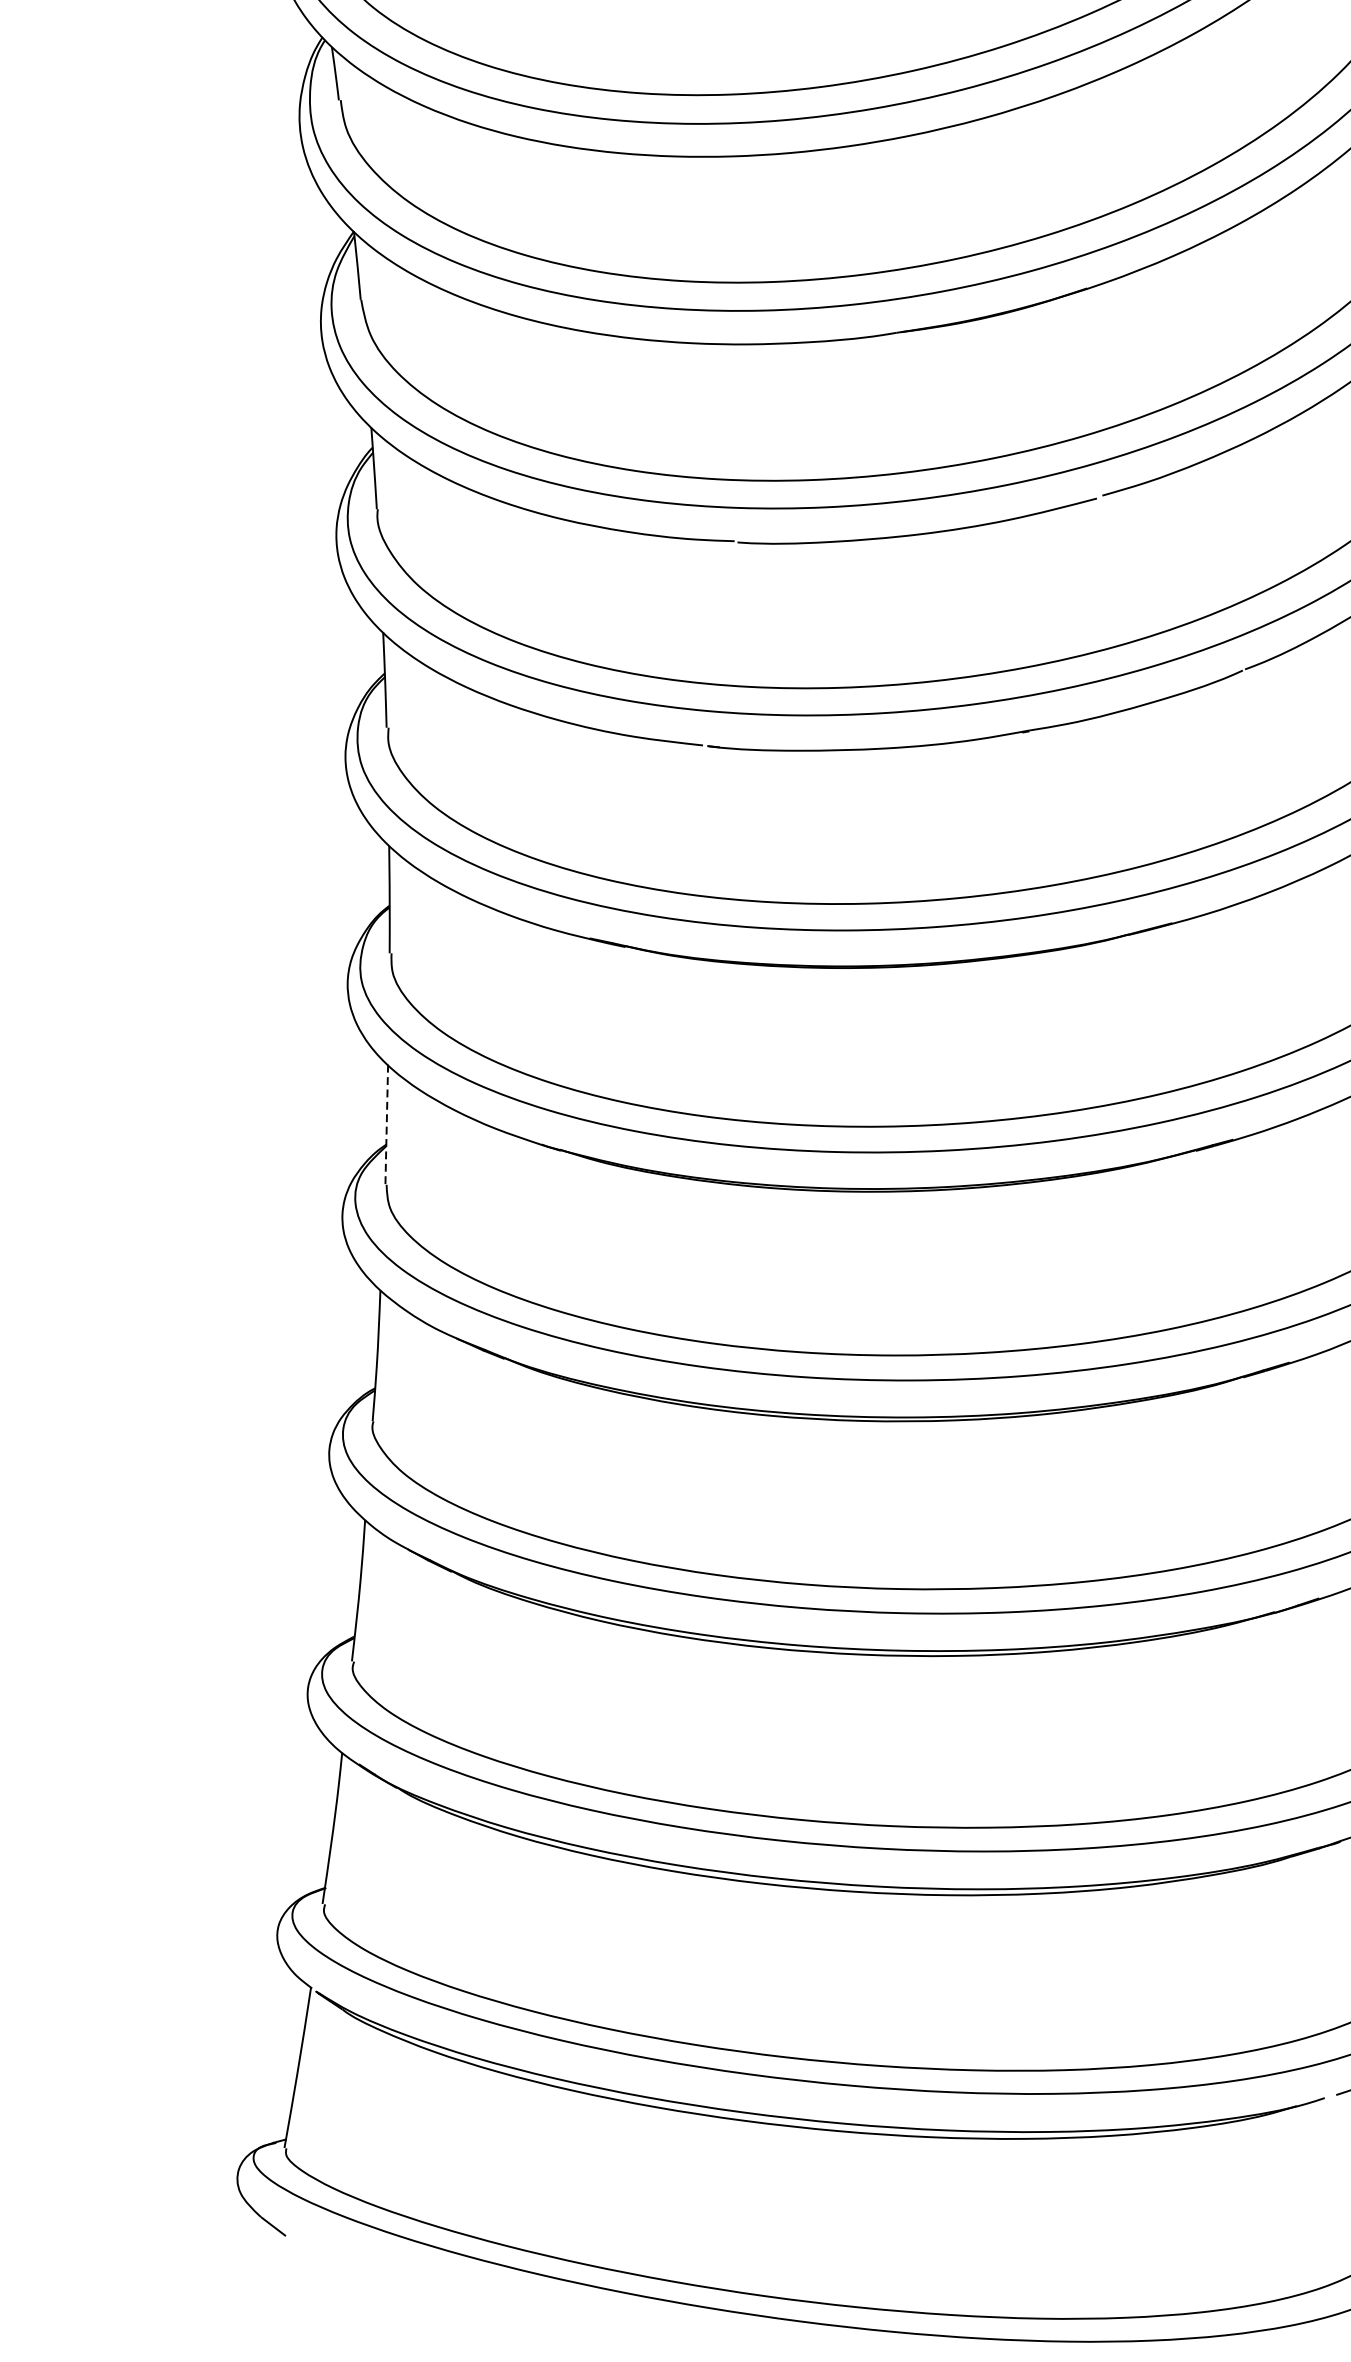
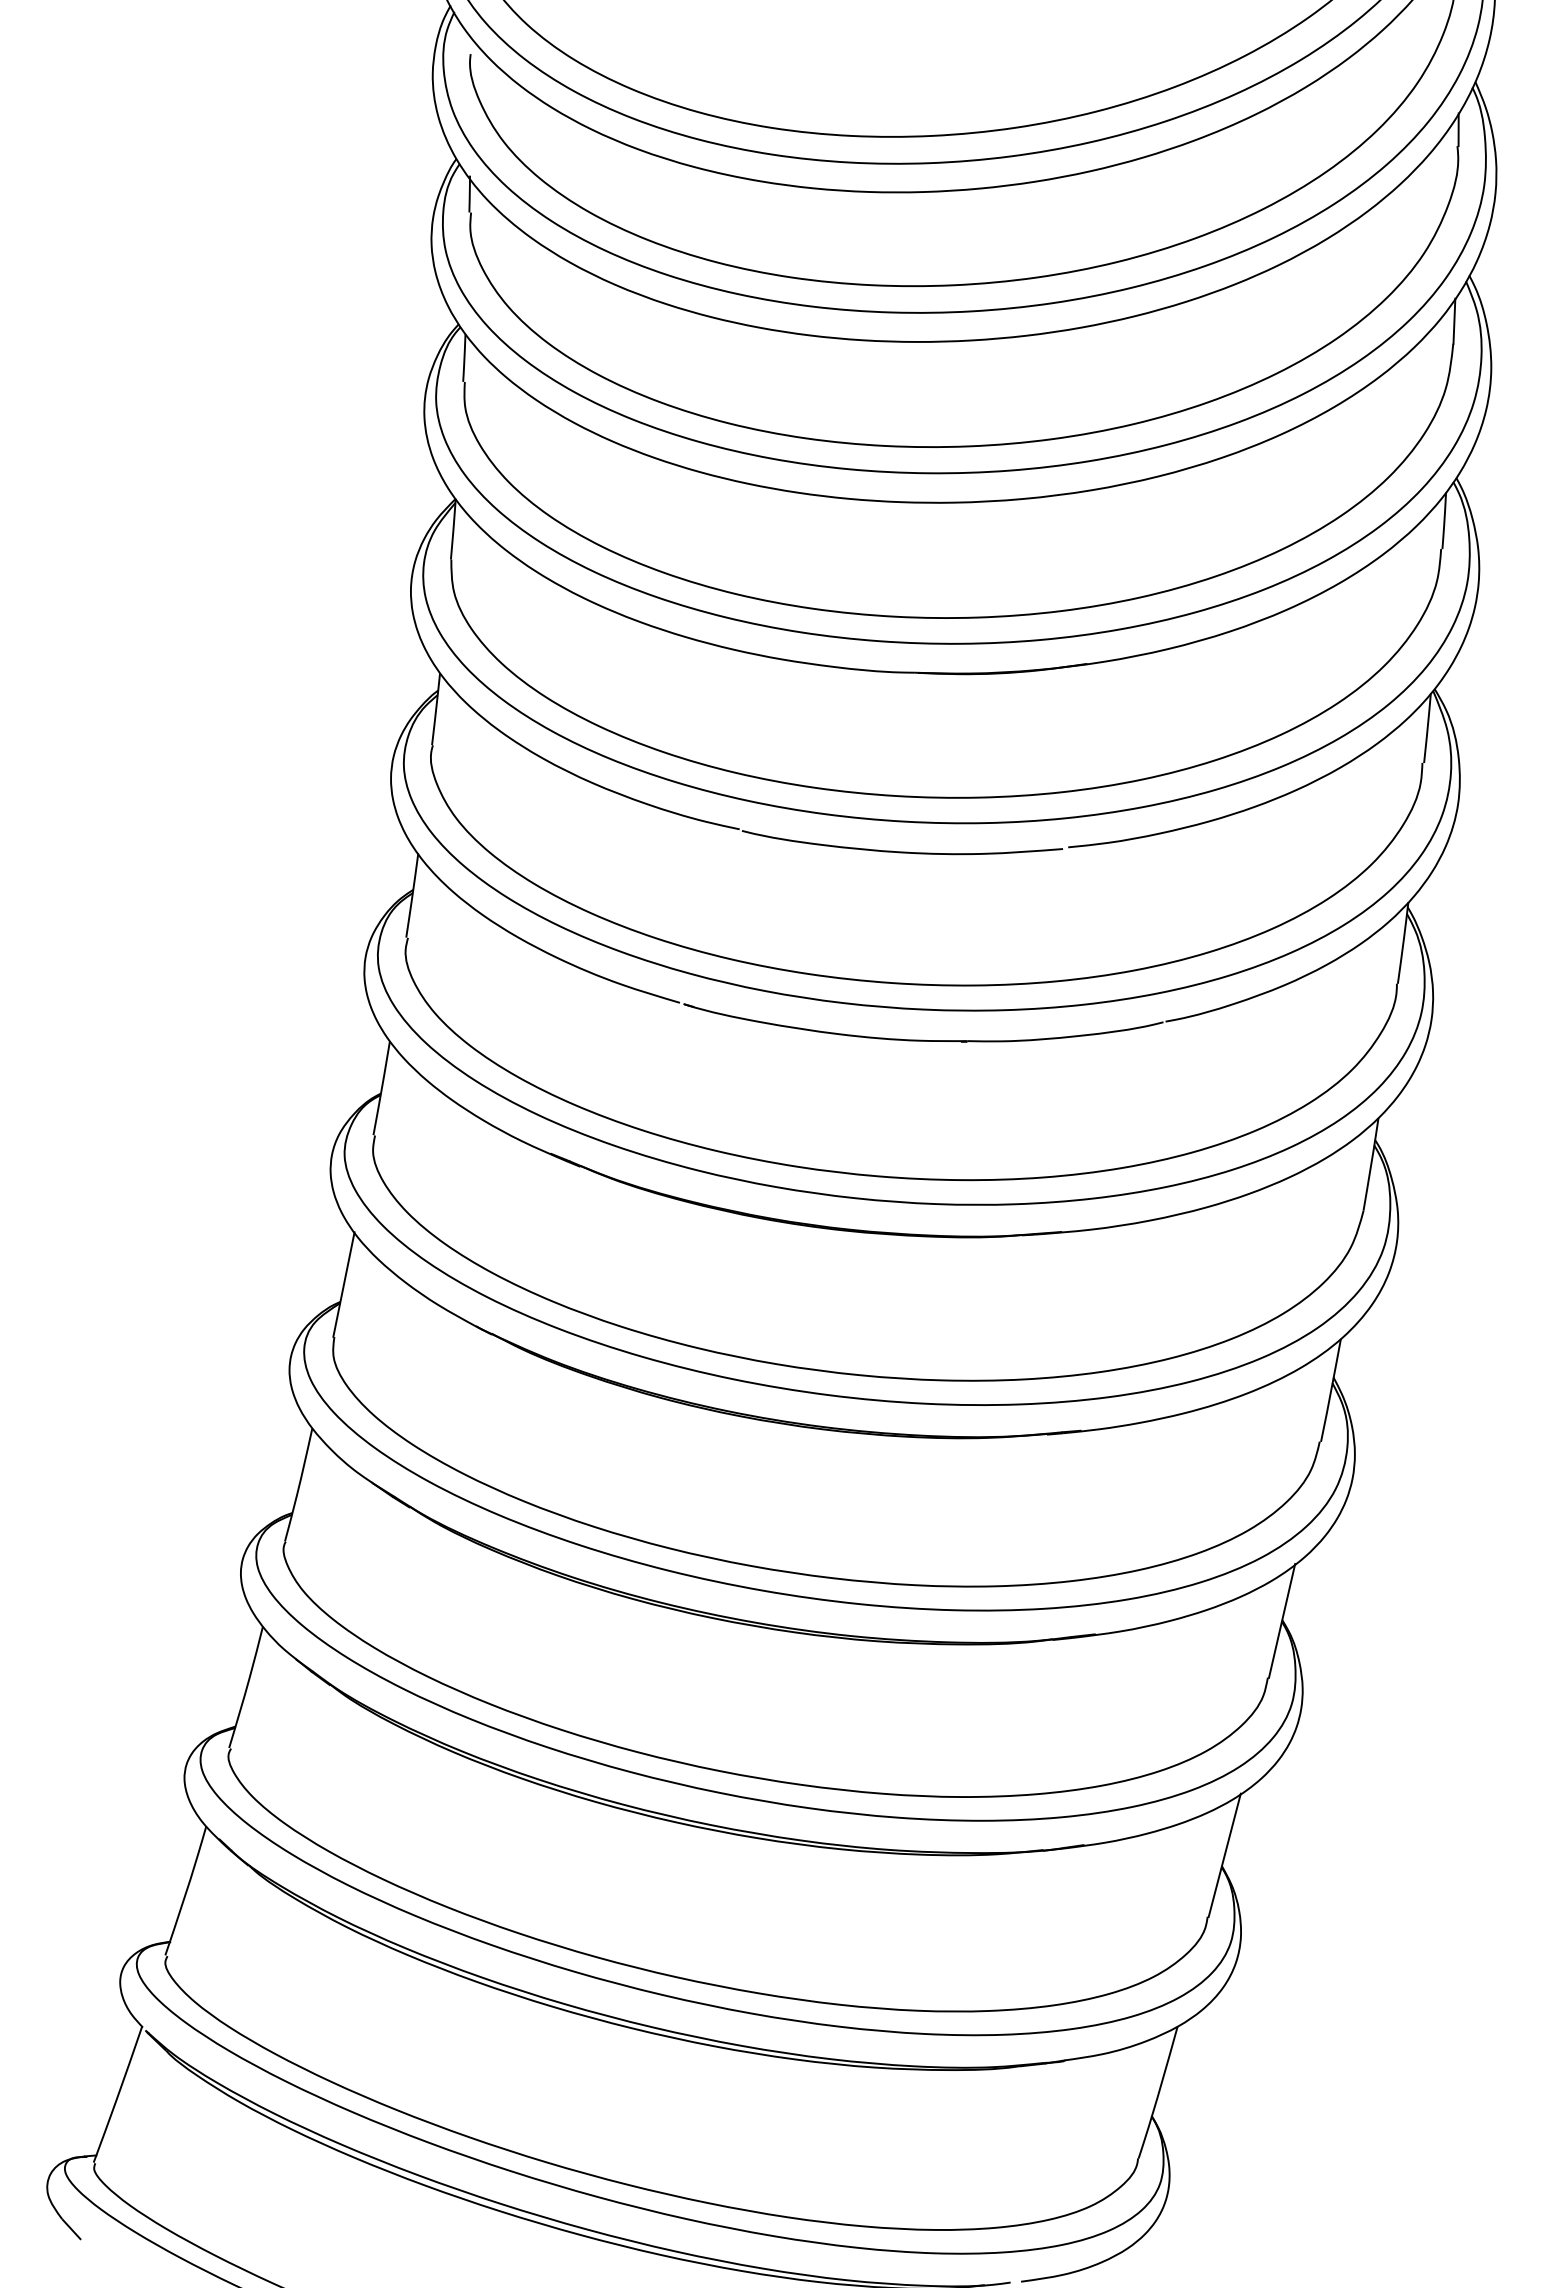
line: (386, 1125) -> (343, 1285), dashed -> solid

